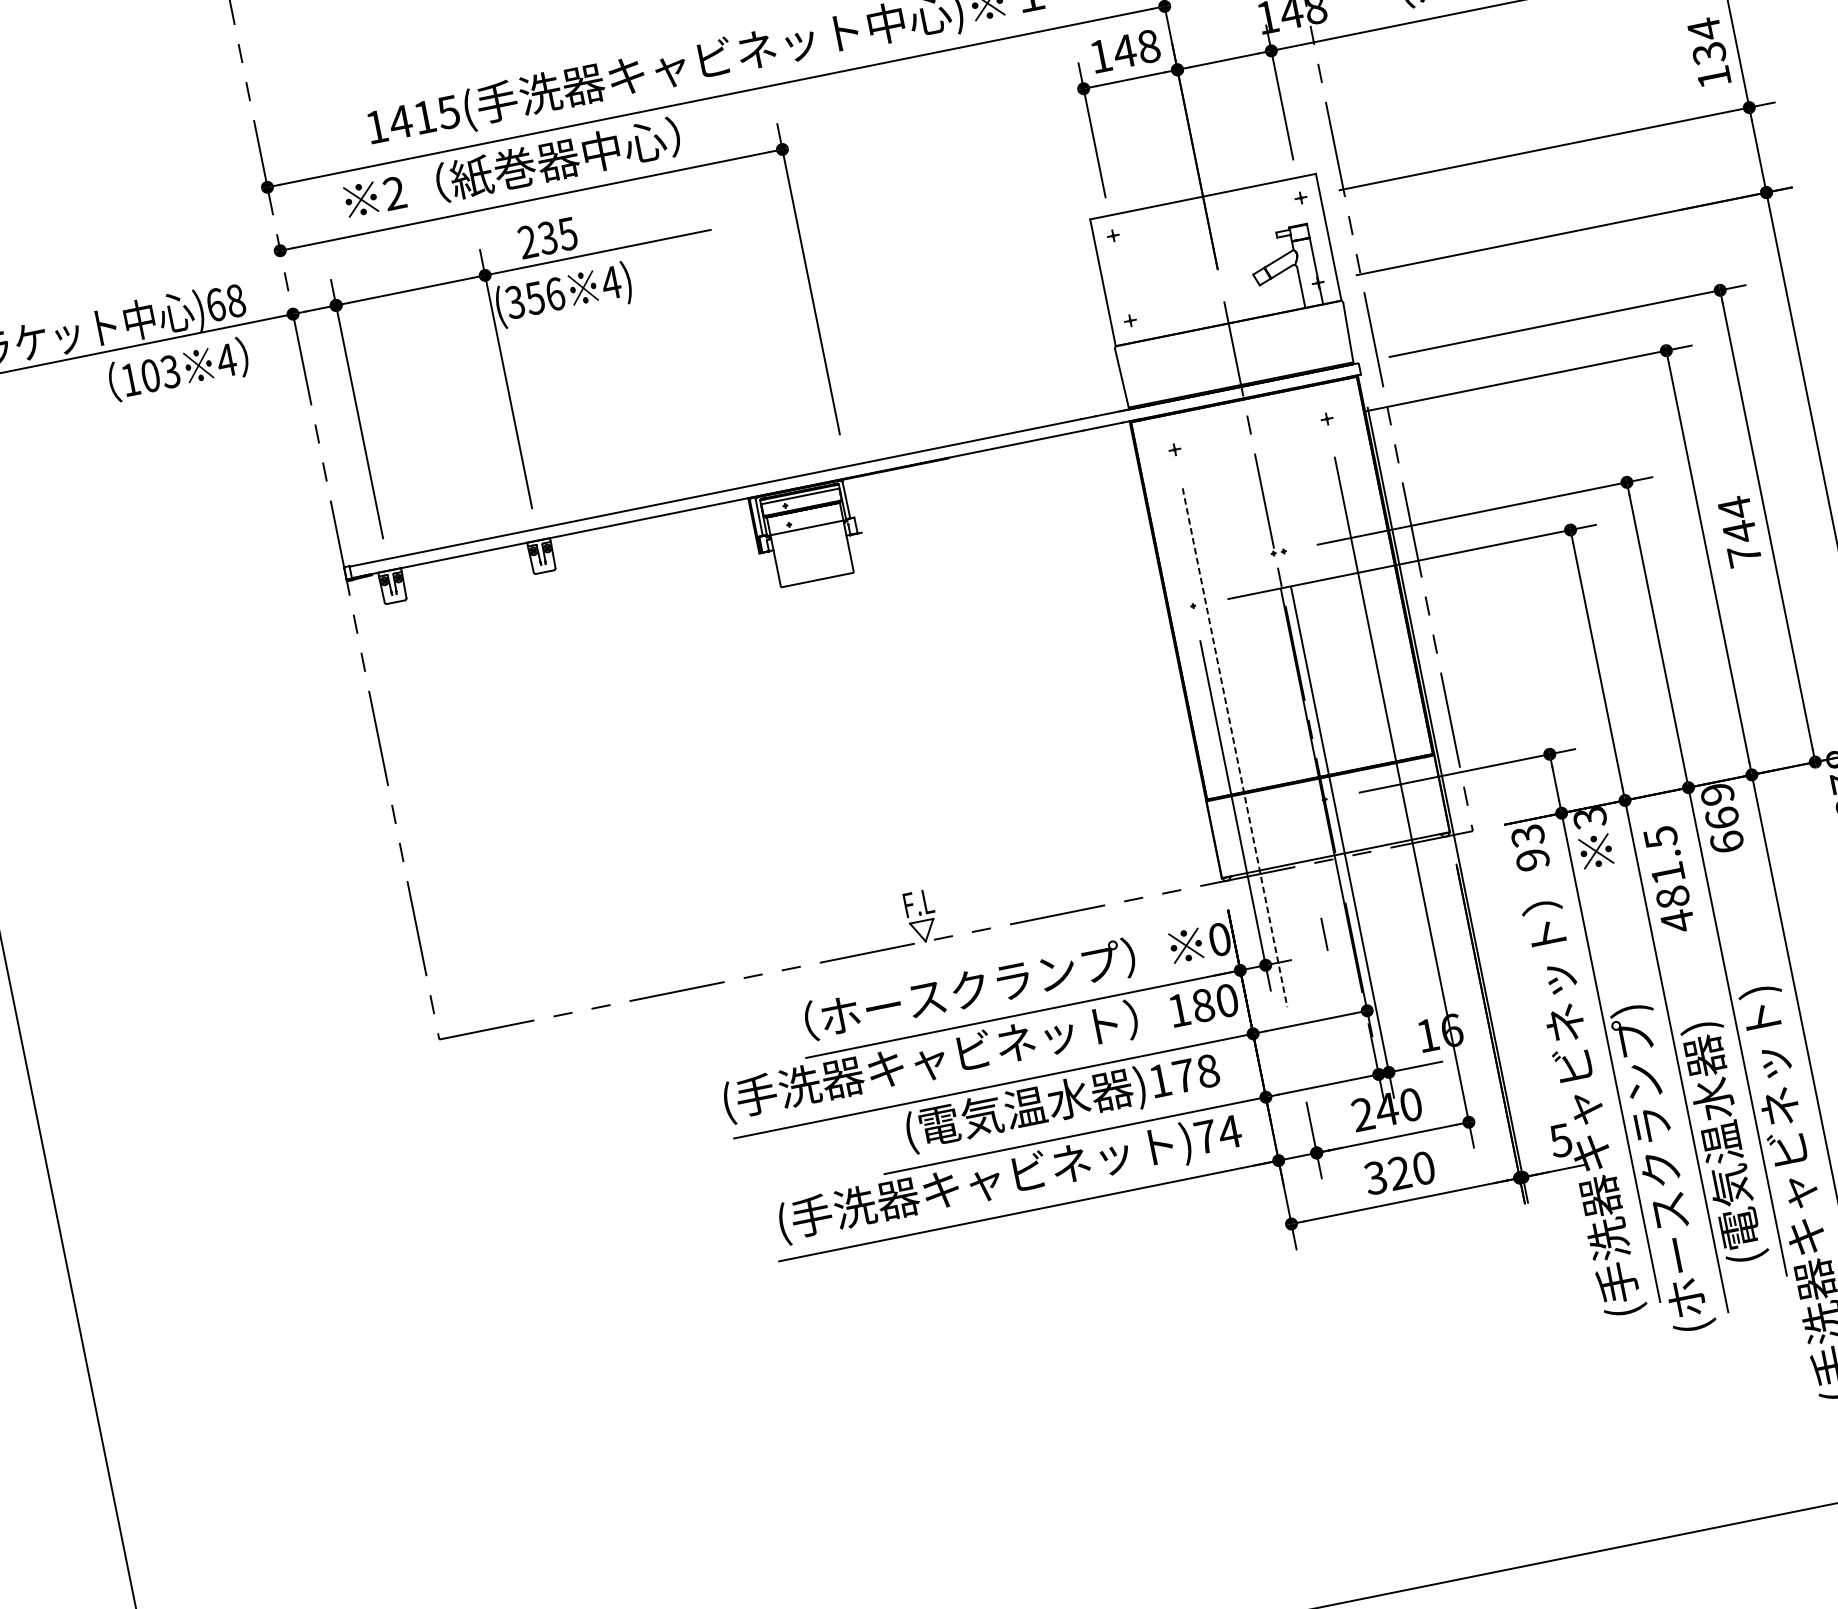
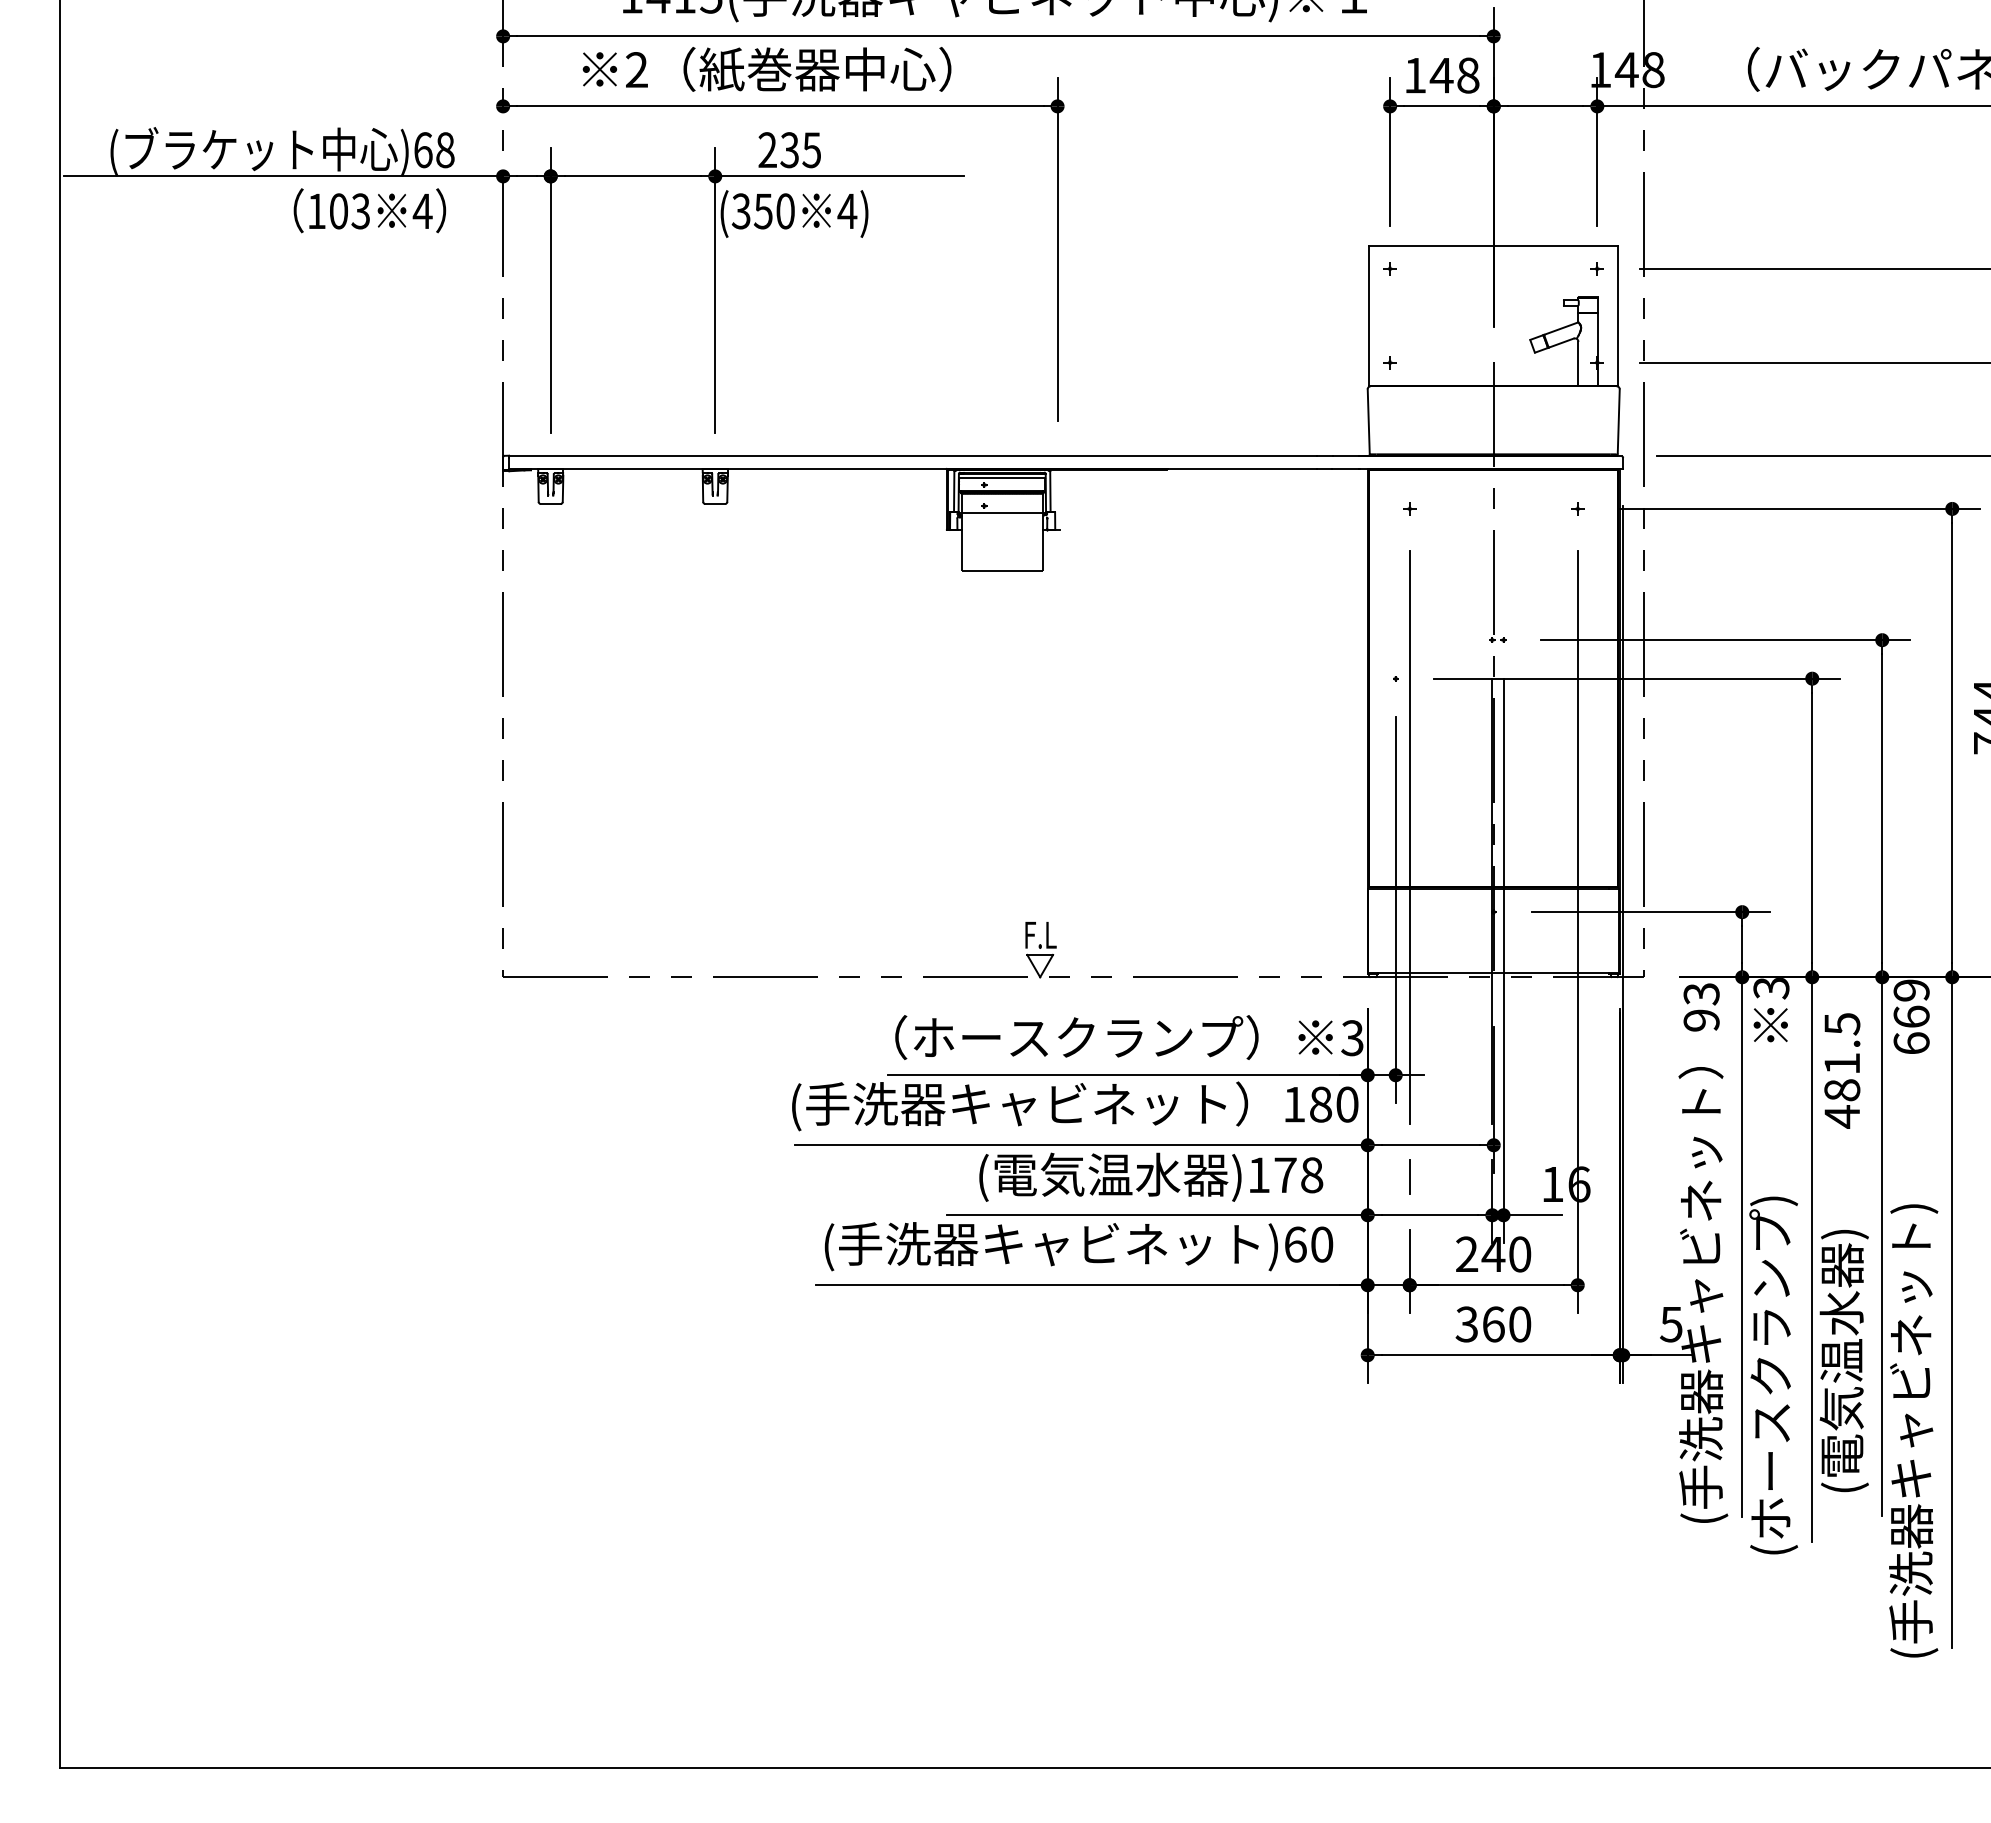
text: (555, 294) -> (785, 211), (356 -> (350
line: (1234, 748) -> (1409, 838), dashed -> solid
line: (1324, 933) -> (1409, 1176), moved
text: (1219, 939) -> (1352, 1038), 0 -> 3
text: (1217, 1134) -> (1308, 1244), )74 -> )60
text: (1399, 1173) -> (1493, 1324), 320 -> 360

